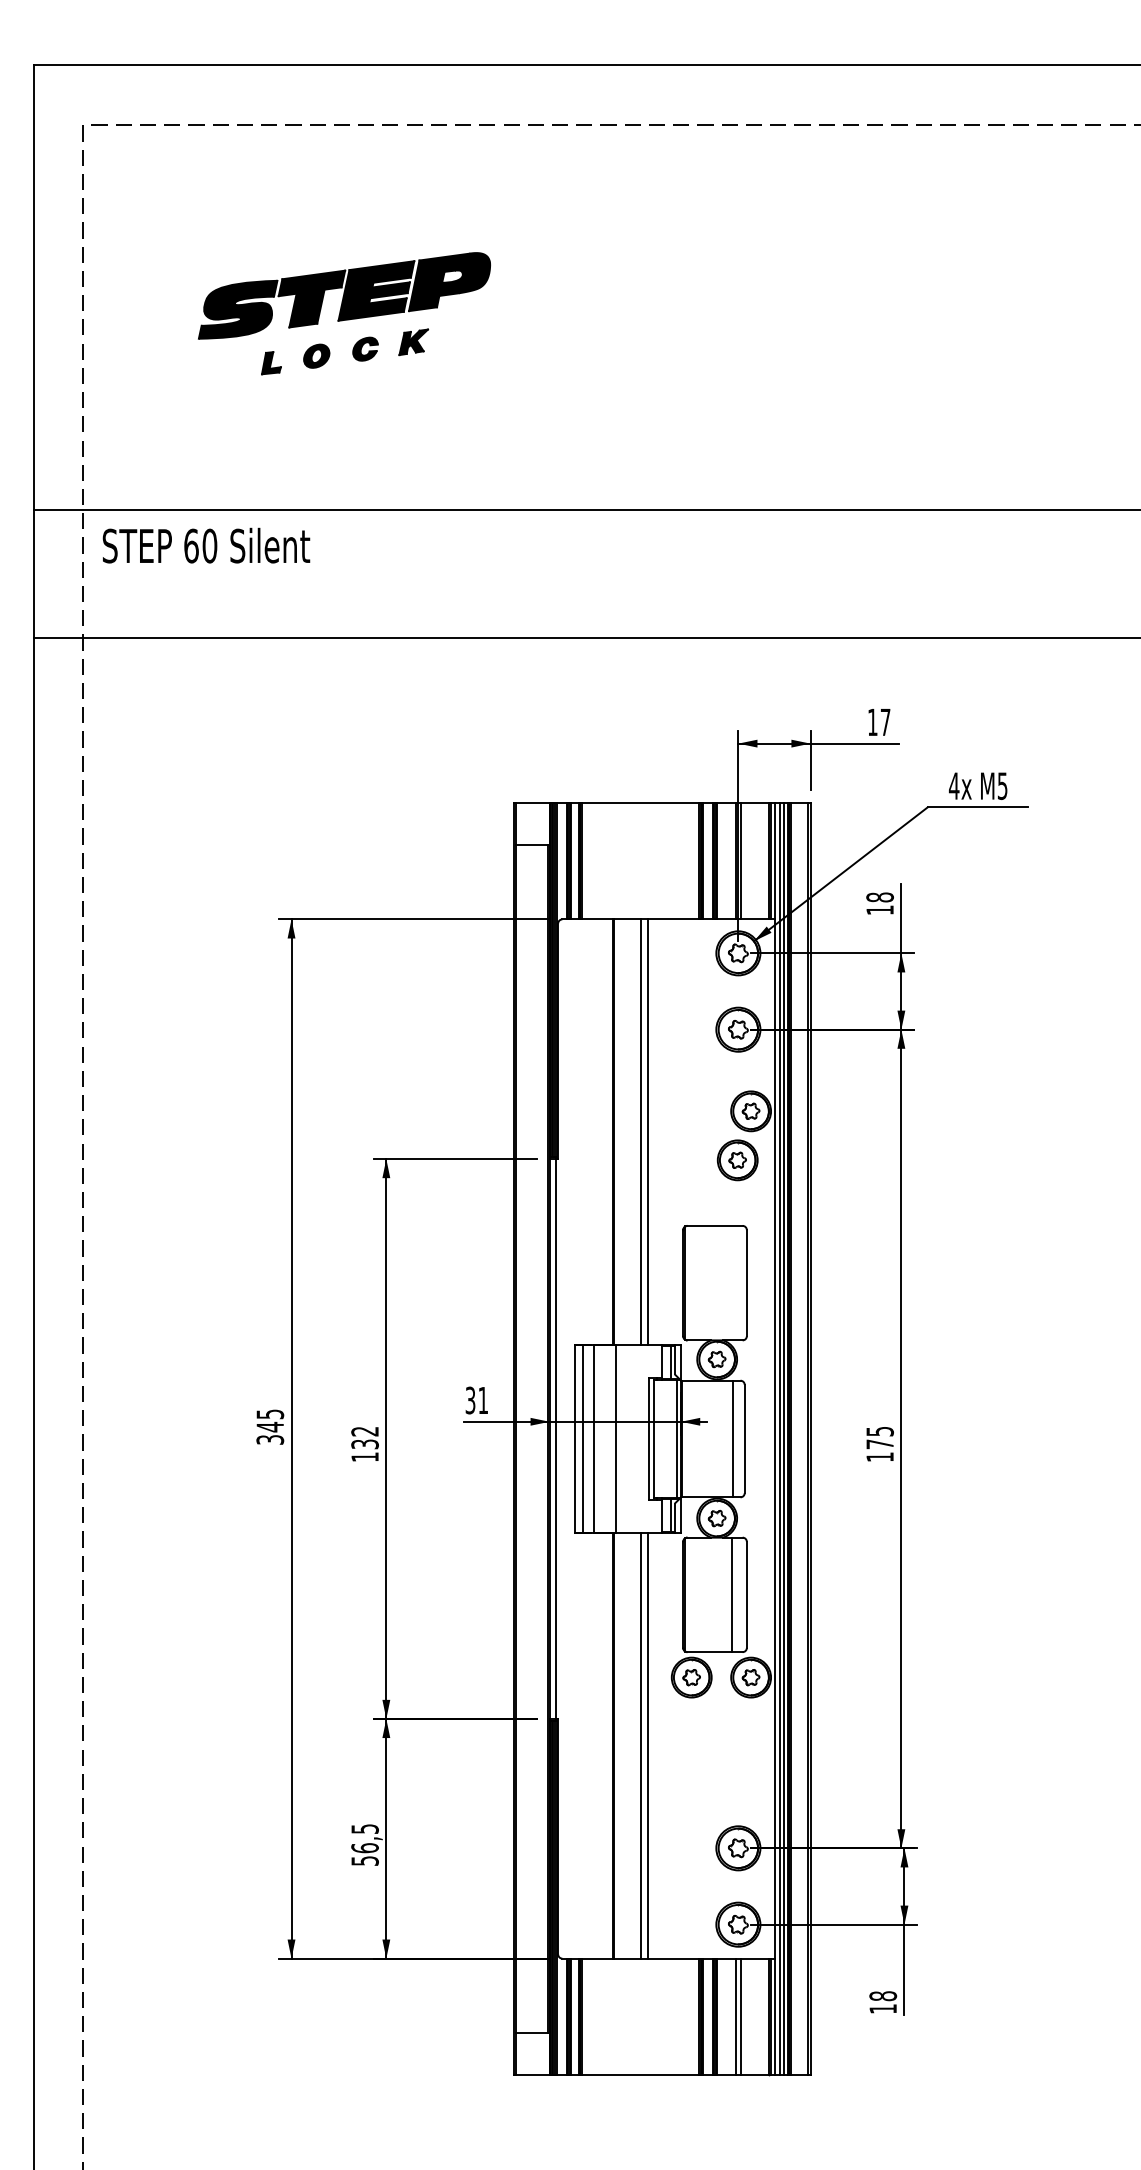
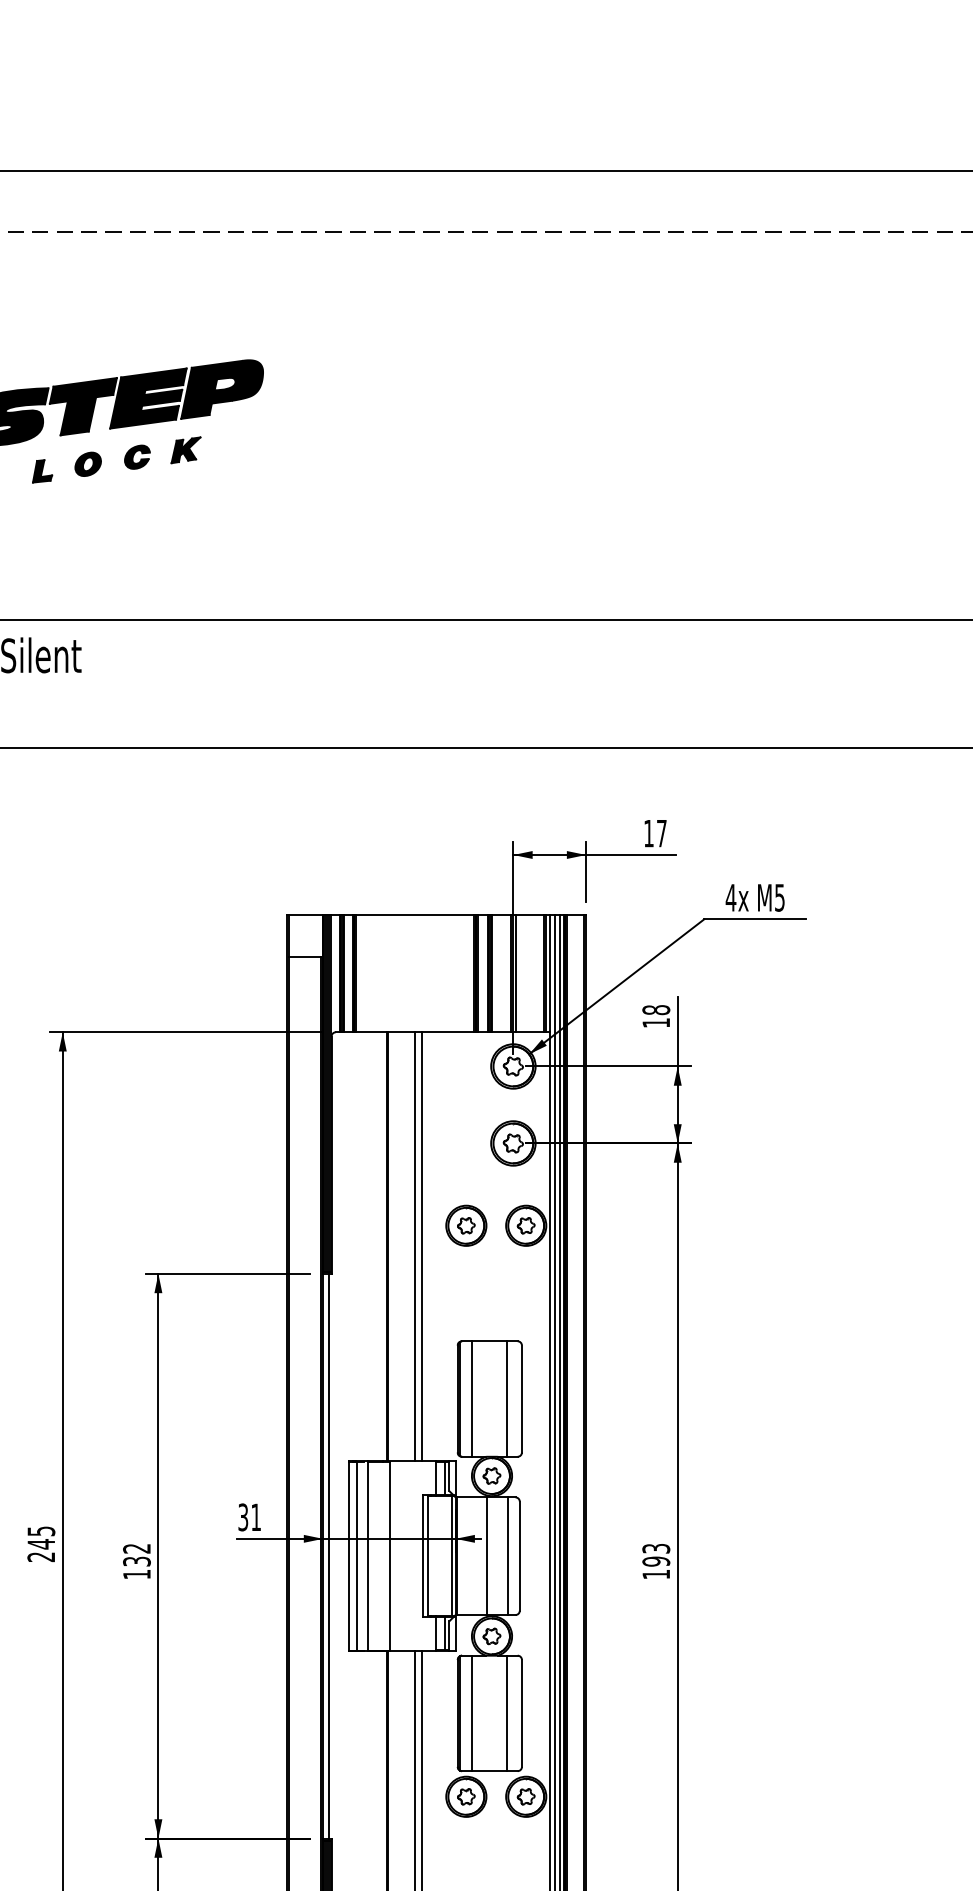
part: (737, 1160) -> (466, 1225), moved
line: (697, 1282) -> (472, 1398), added
line: (732, 1282) -> (507, 1398), added
text: (879, 1437) -> (655, 1554), 175 -> 193
line: (711, 1438) -> (486, 1555), added
text: (270, 1439) -> (41, 1556), 345 -> 245
line: (697, 1594) -> (472, 1713), added

